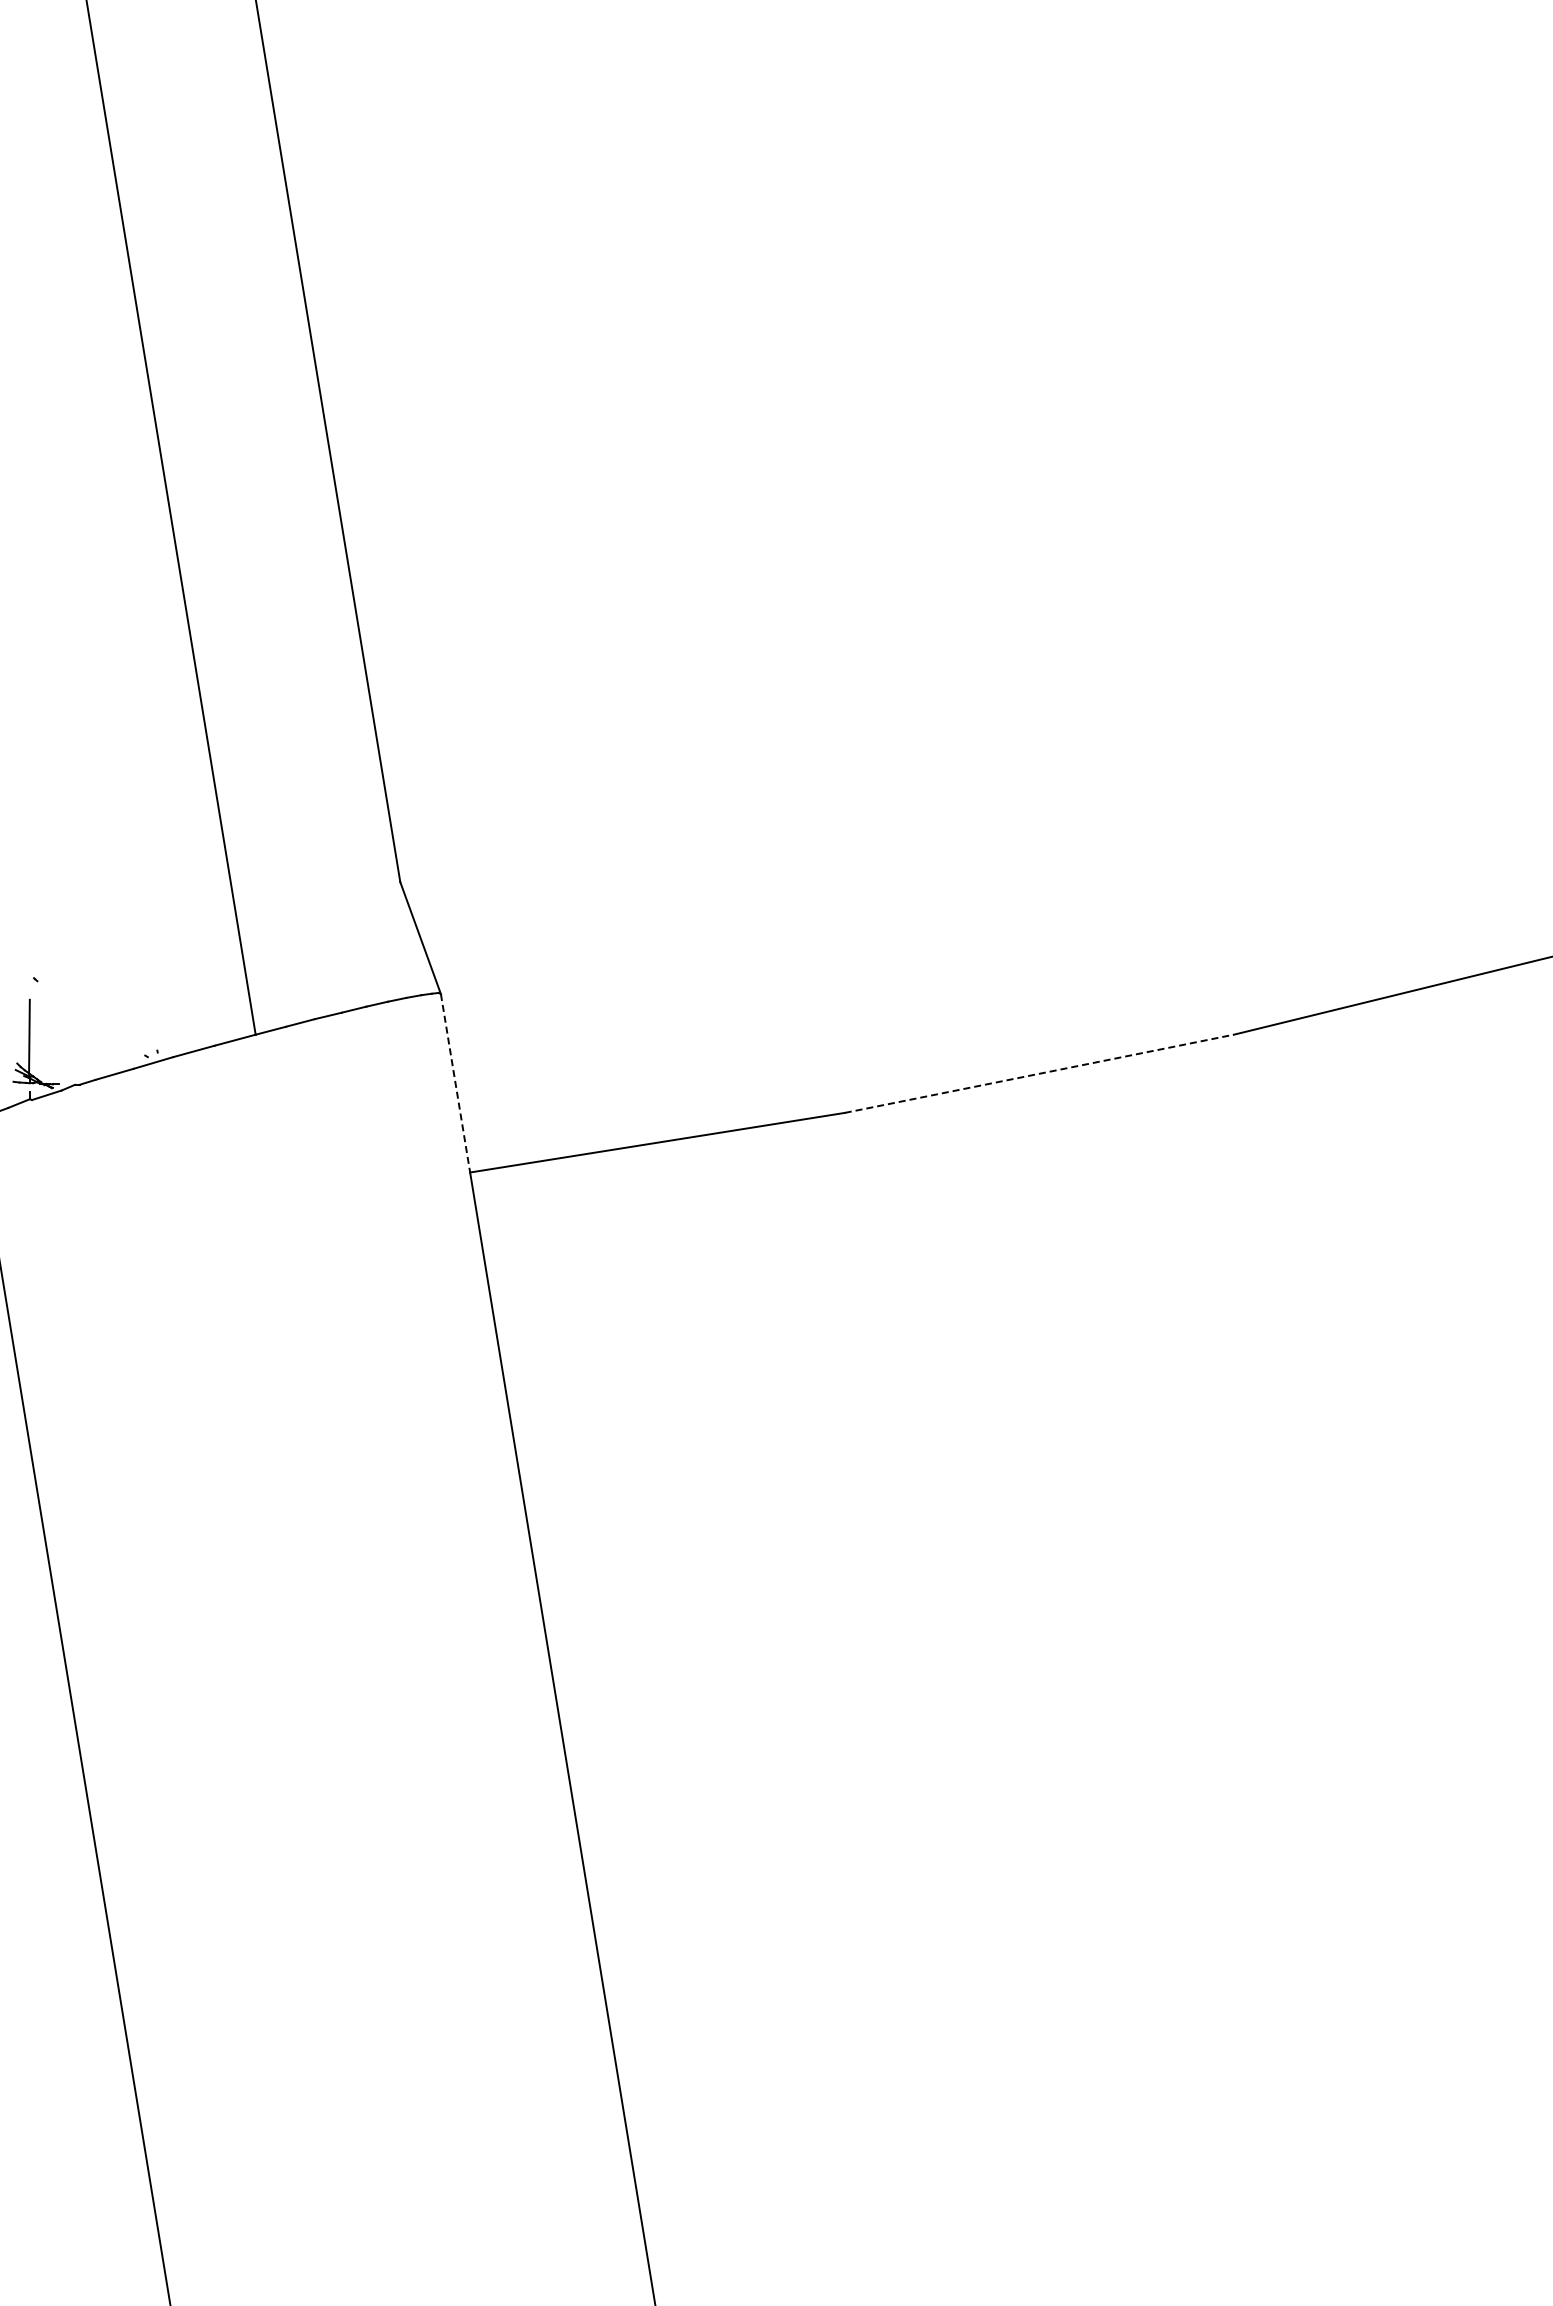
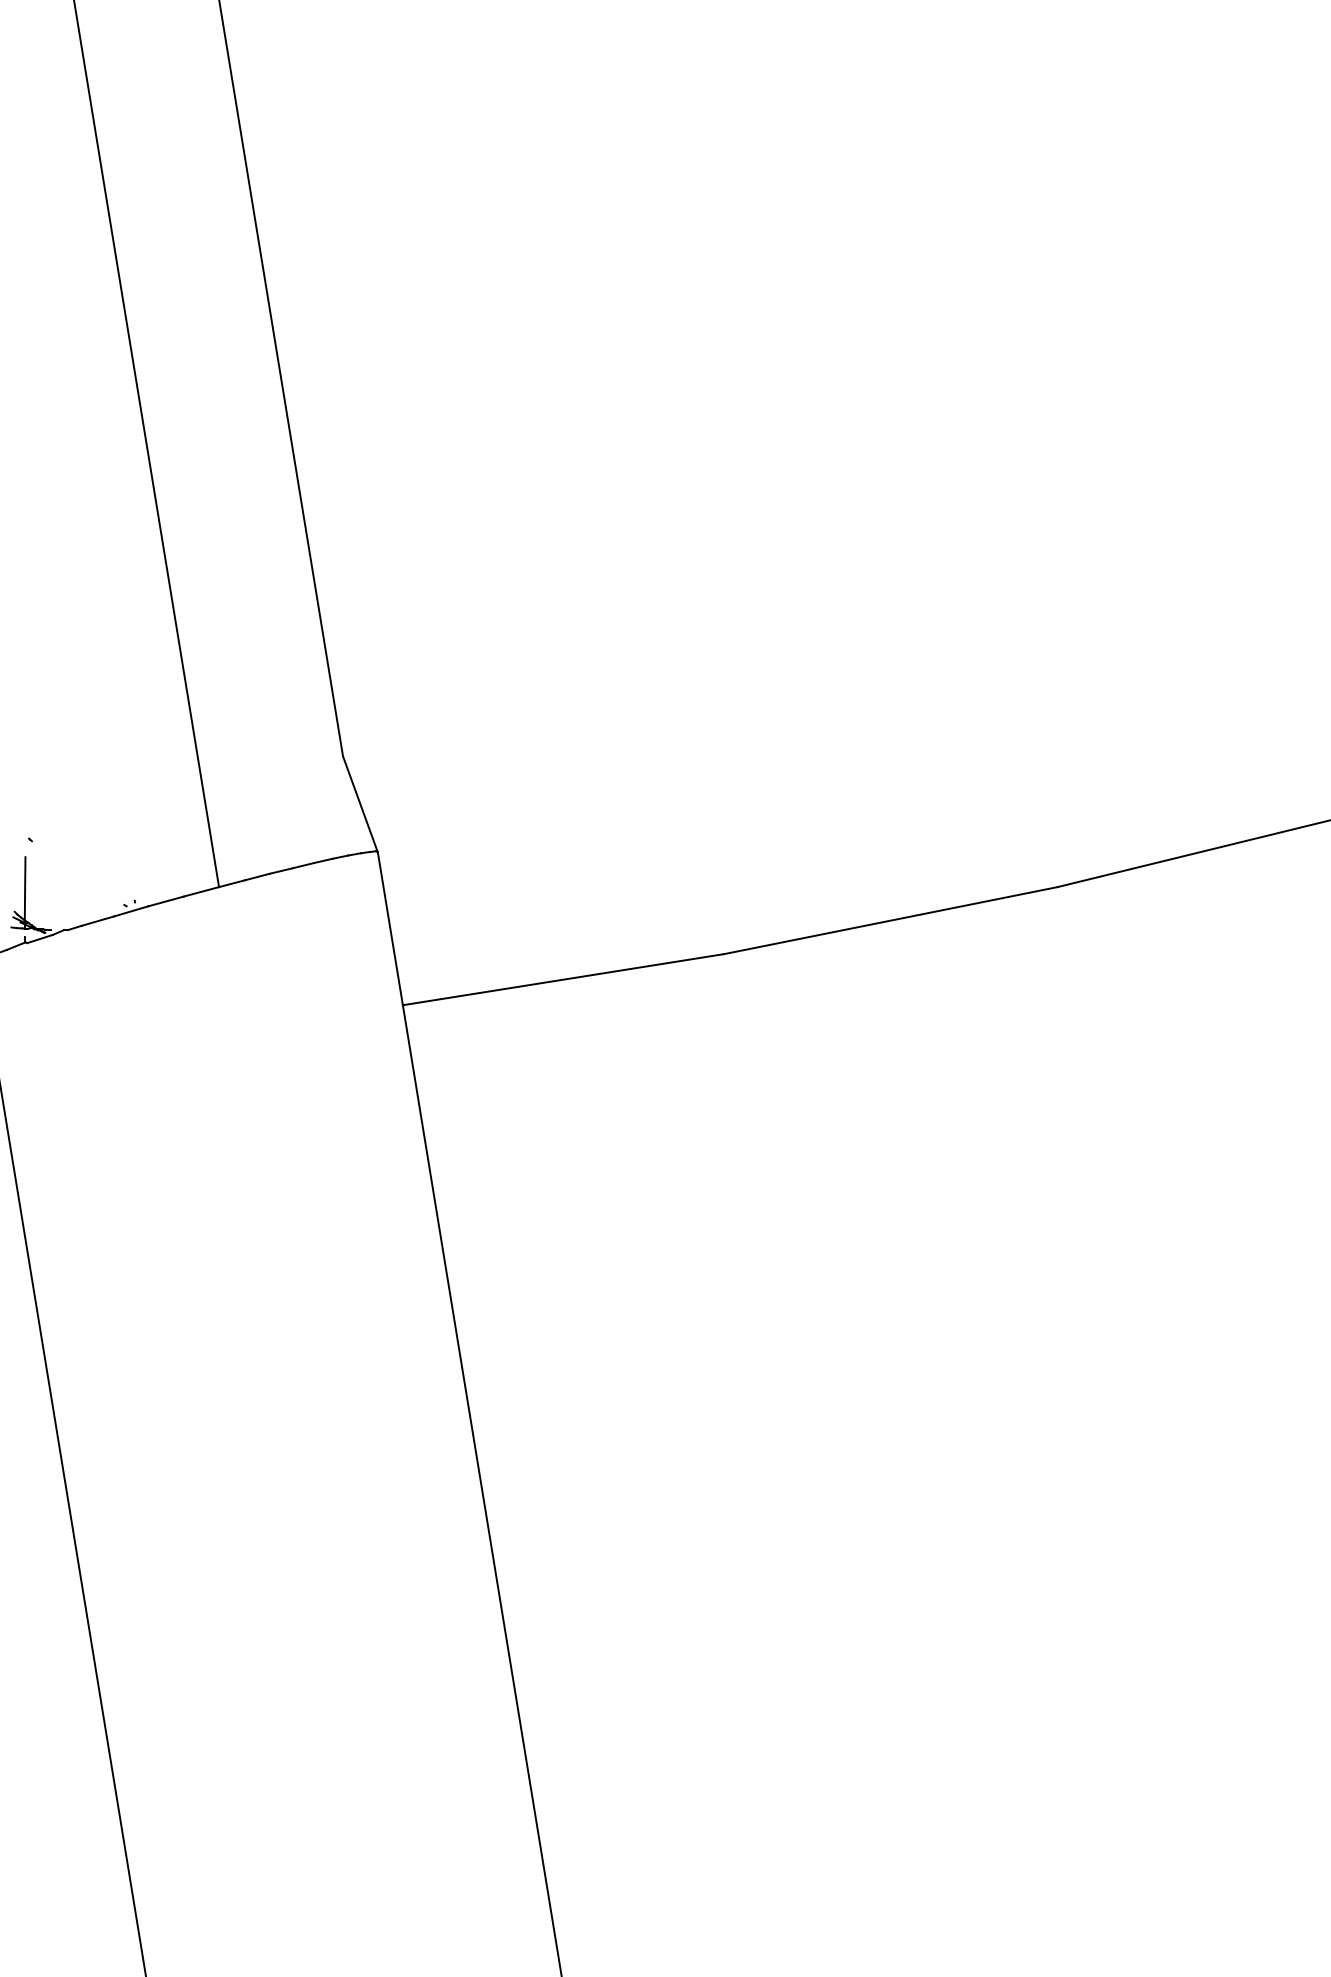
line: (1039, 1073) -> (890, 920), dashed -> solid
line: (455, 1083) -> (390, 928), dashed -> solid

